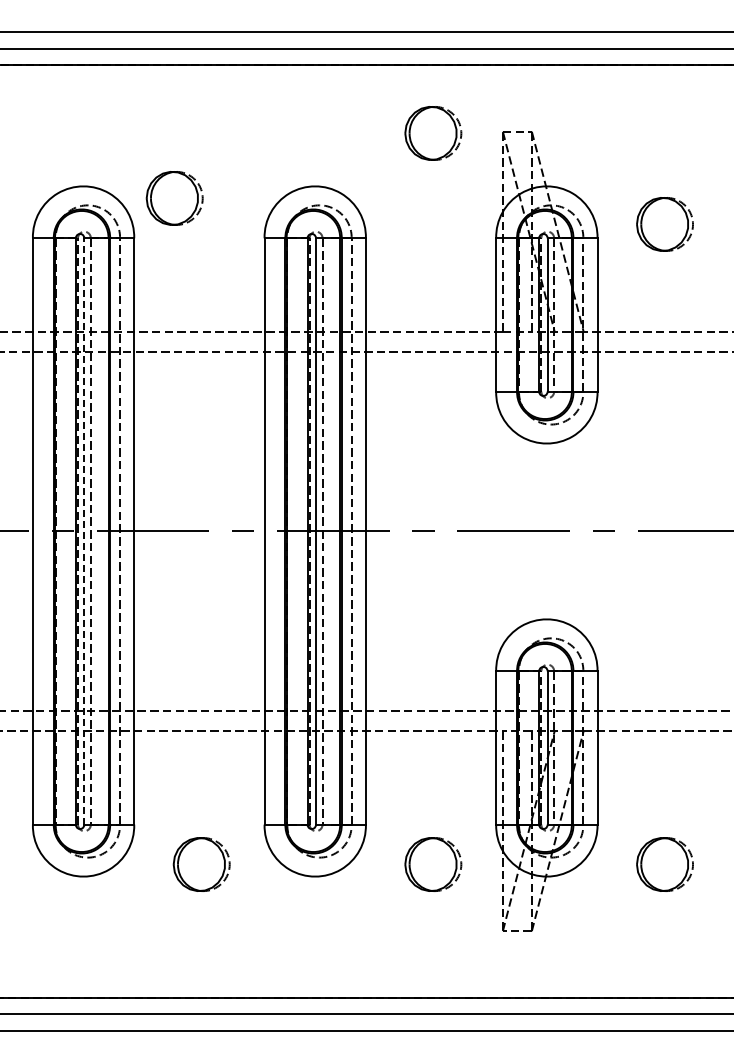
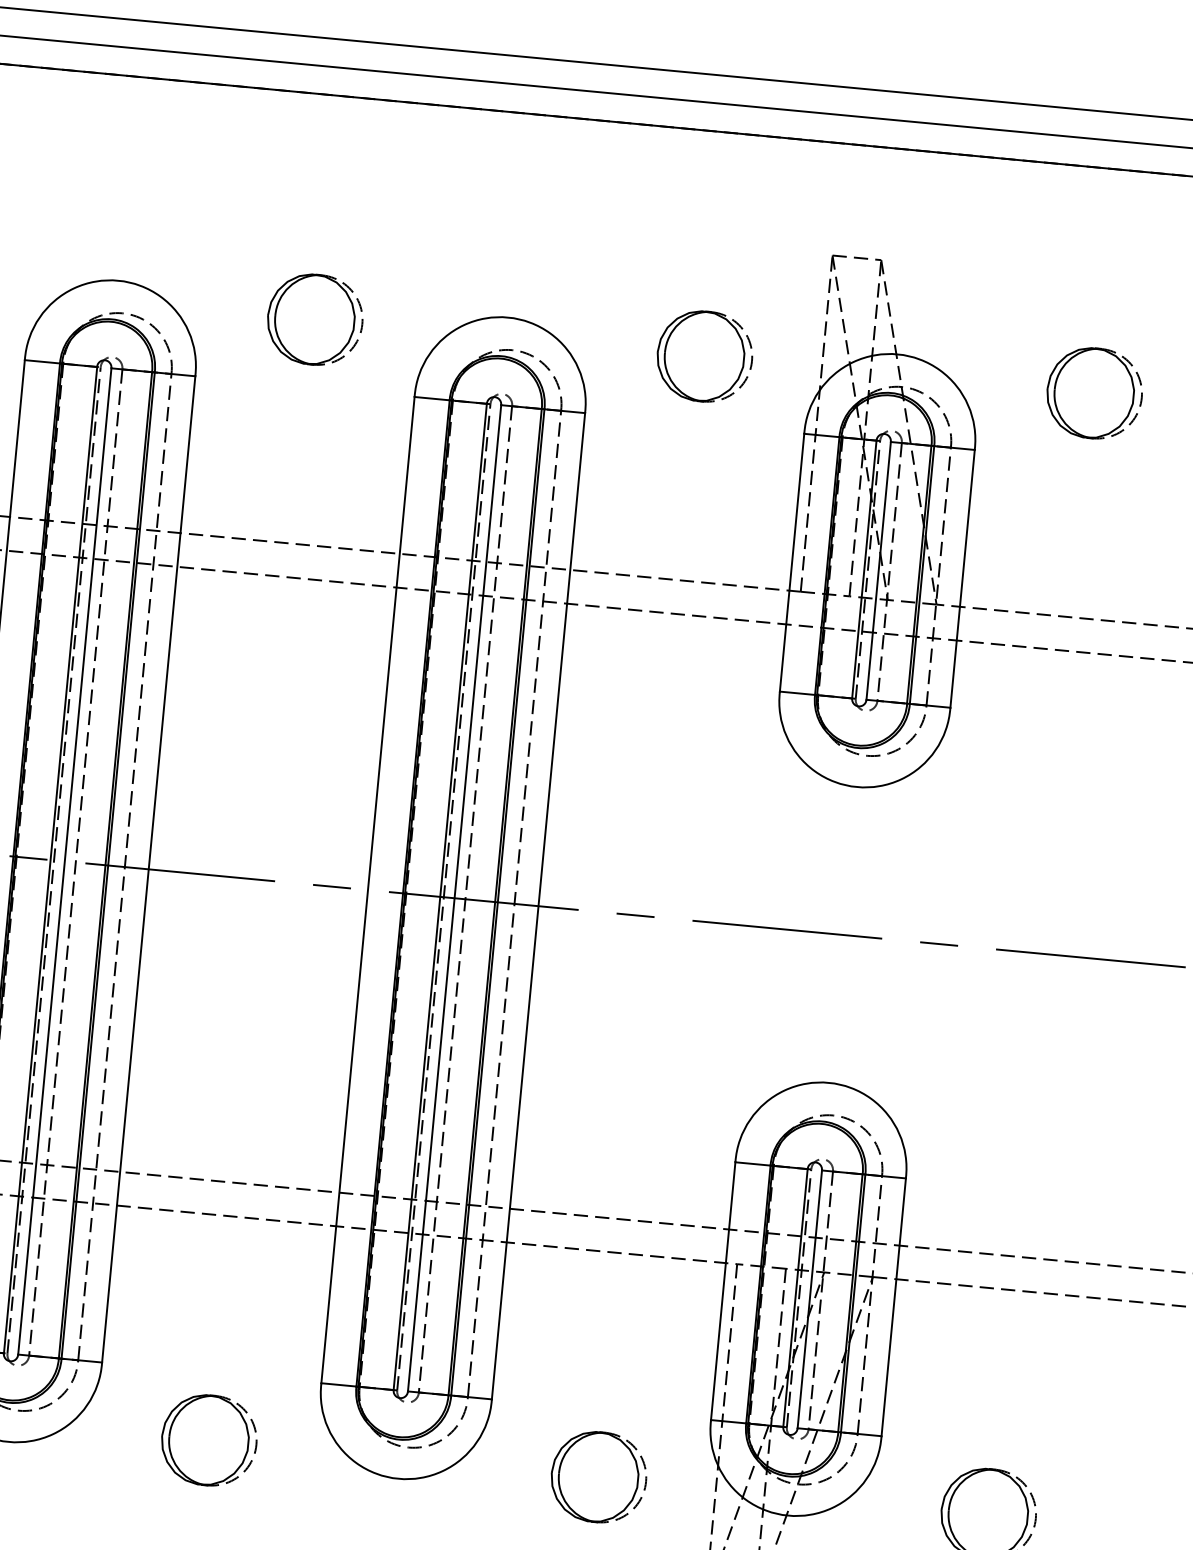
part: (433, 133) -> (705, 356), moved
part: (174, 198) -> (314, 319), moved
part: (664, 224) -> (1093, 393), moved
line: (84, 531) -> (65, 861), dashed -> solid

